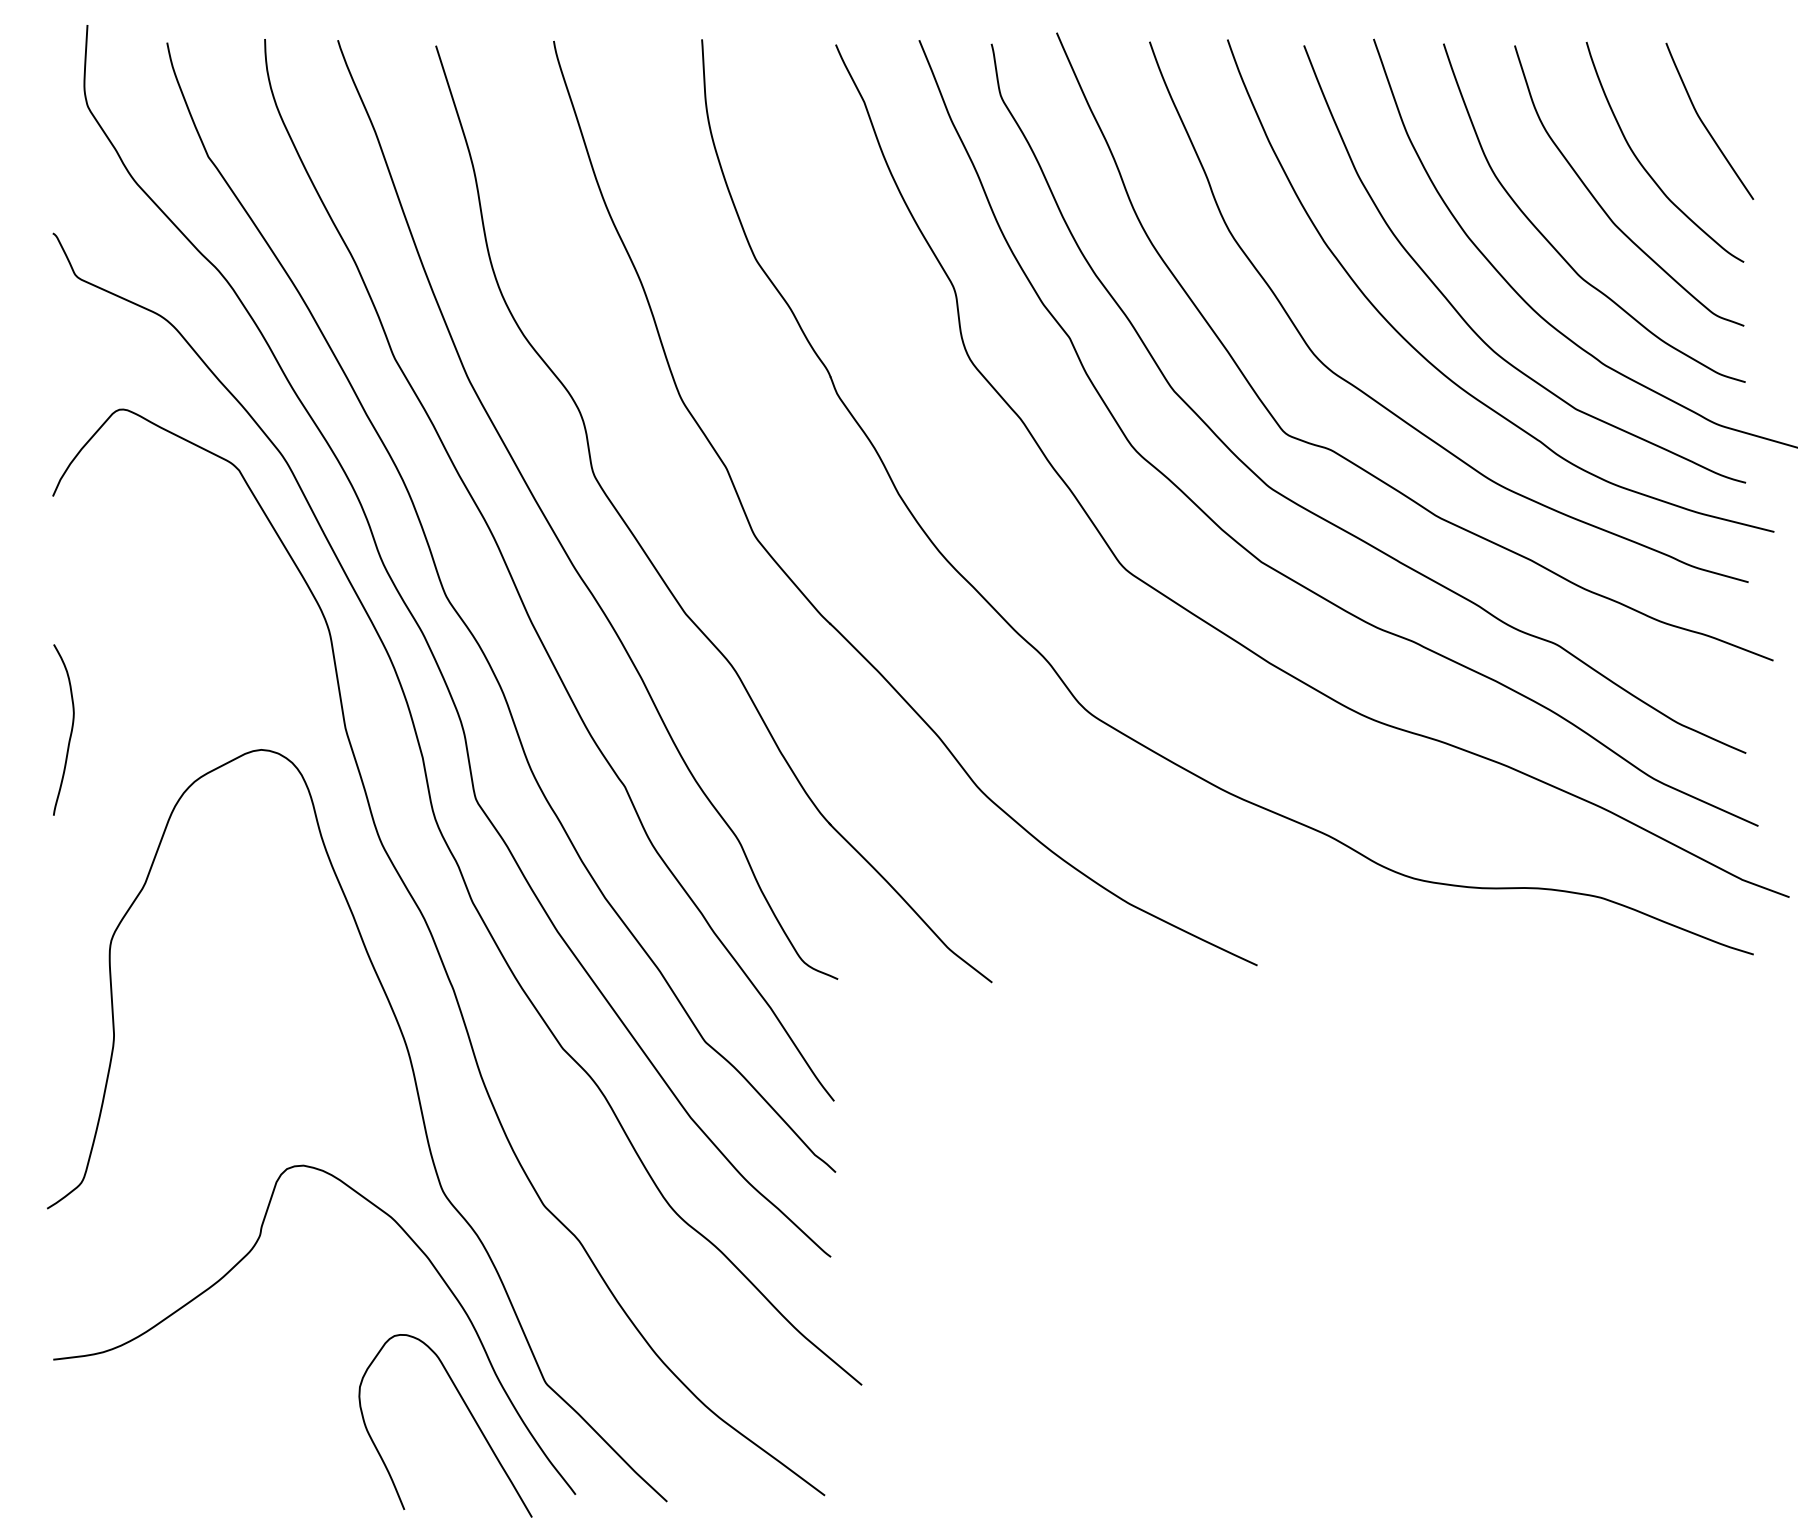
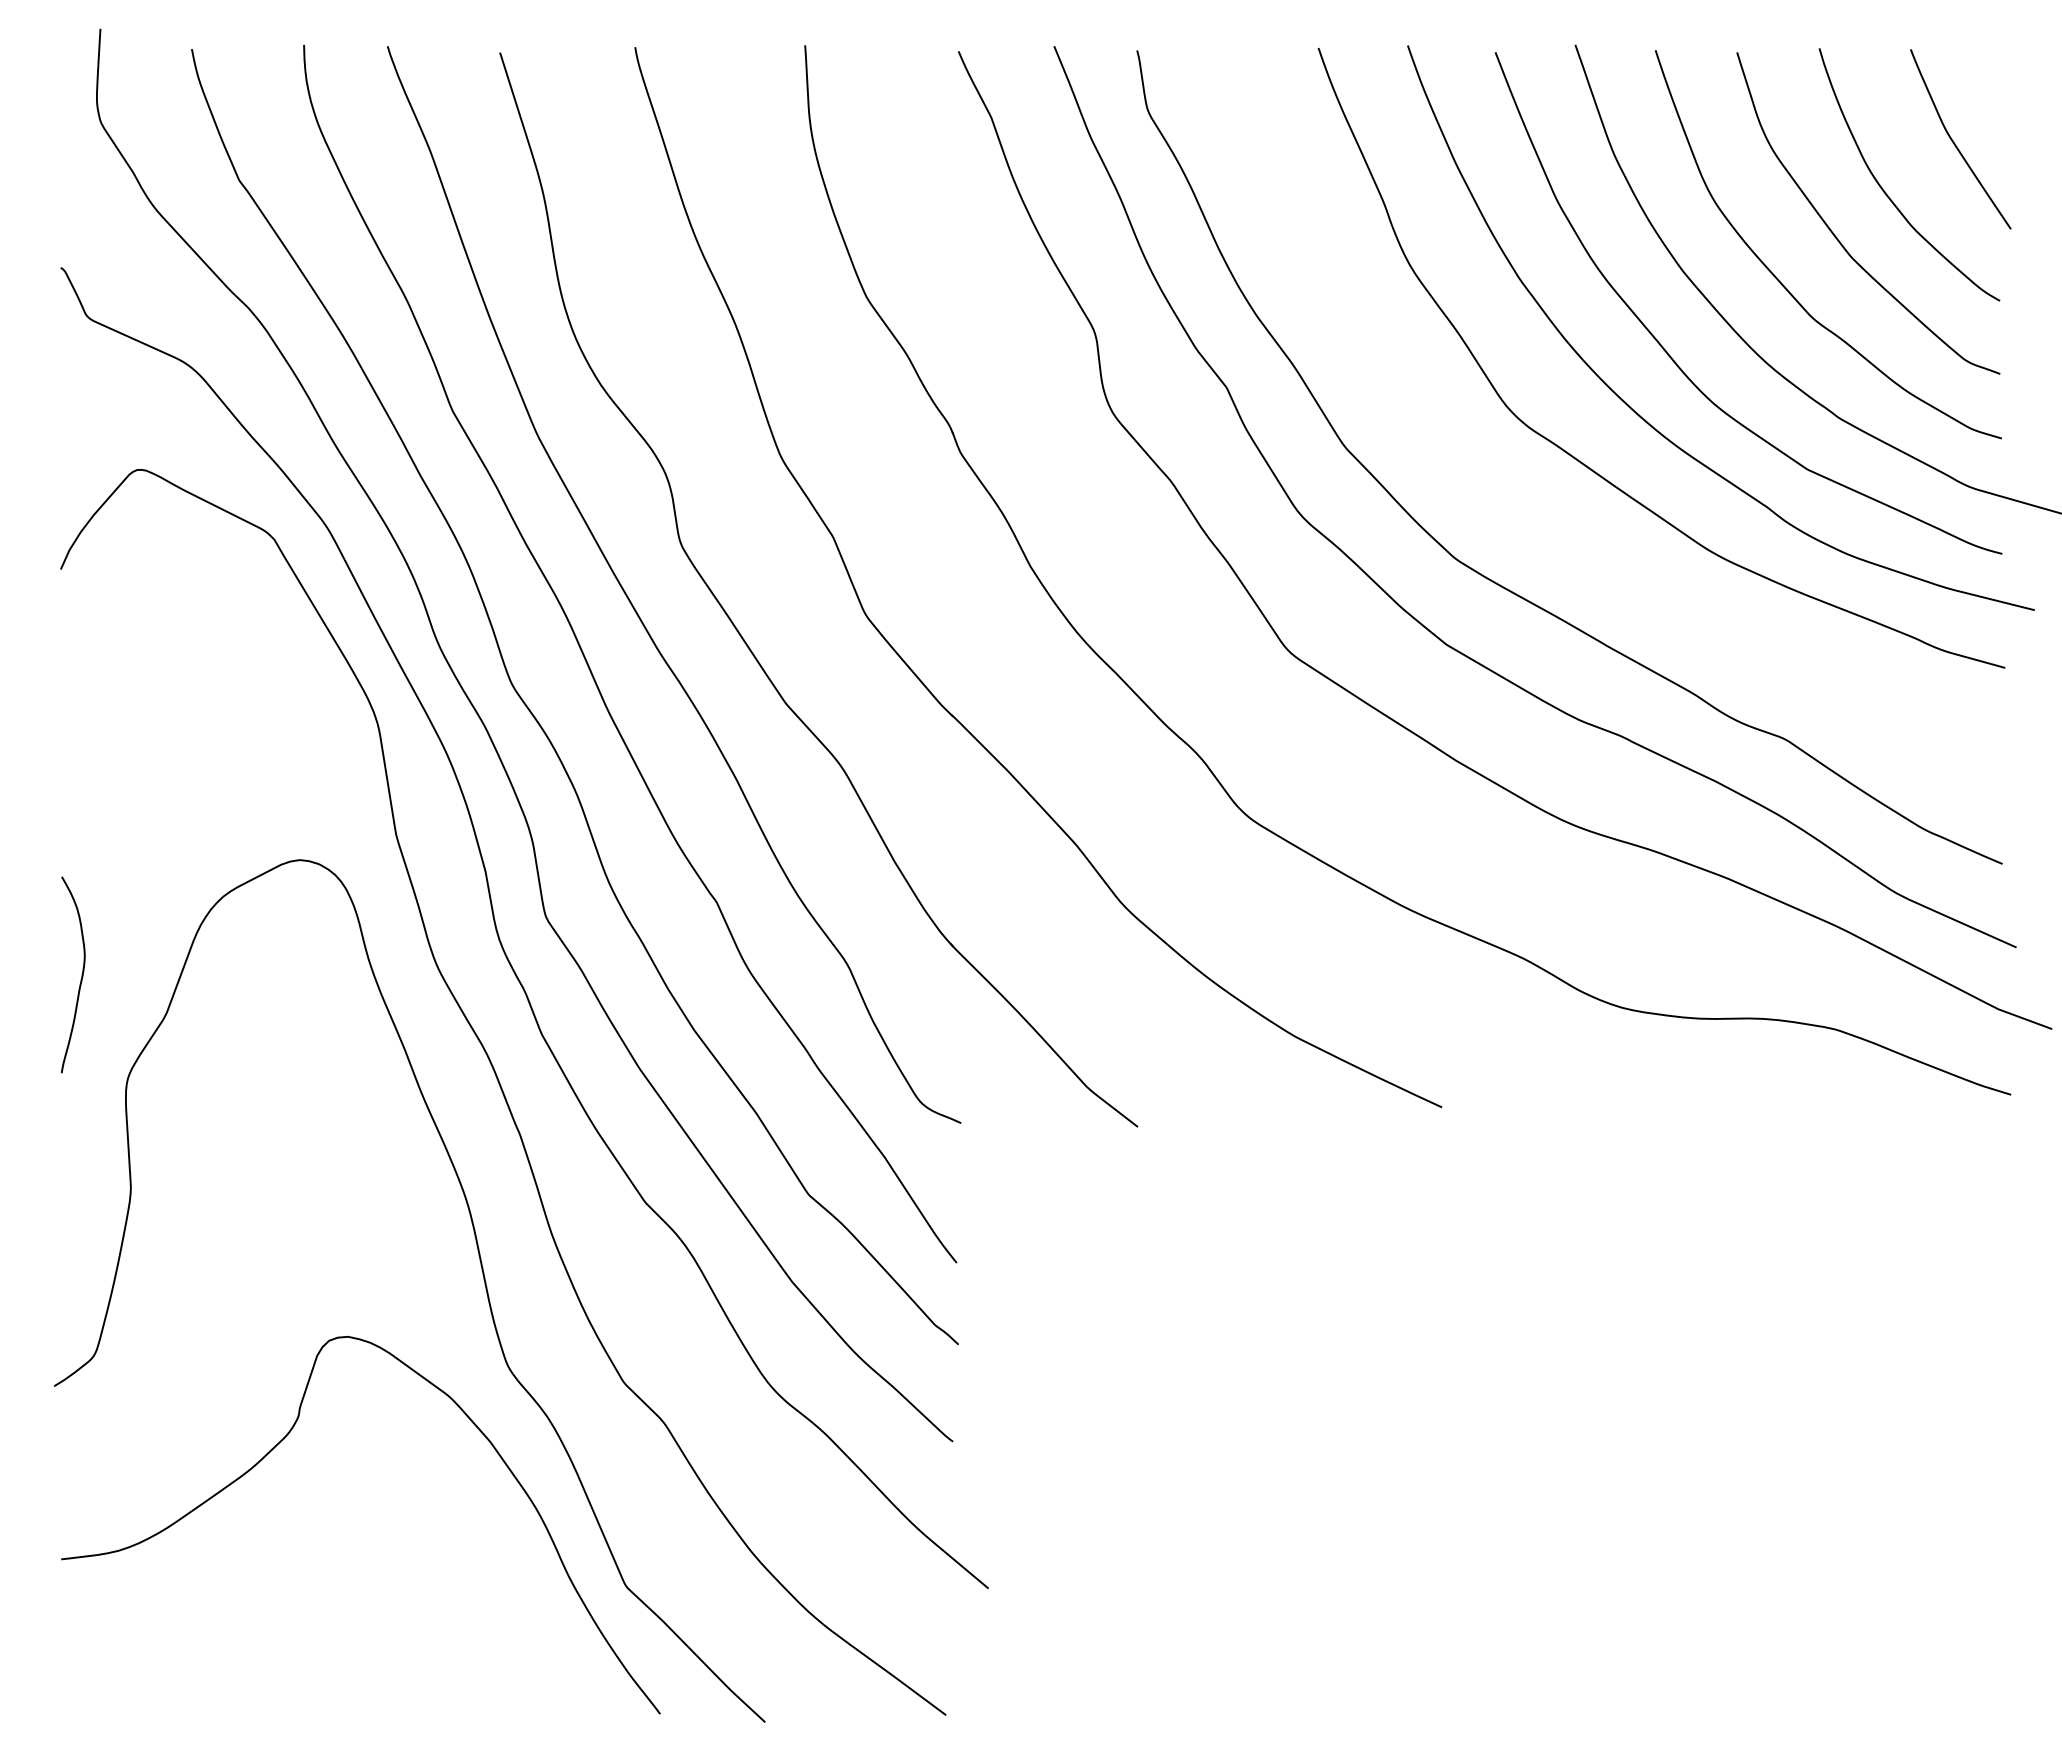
curve: (1347, 458) -> (1545, 525), removed
curve: (70, 731) -> (80, 976), moved
curve: (468, 1411) -> (537, 1618), removed

